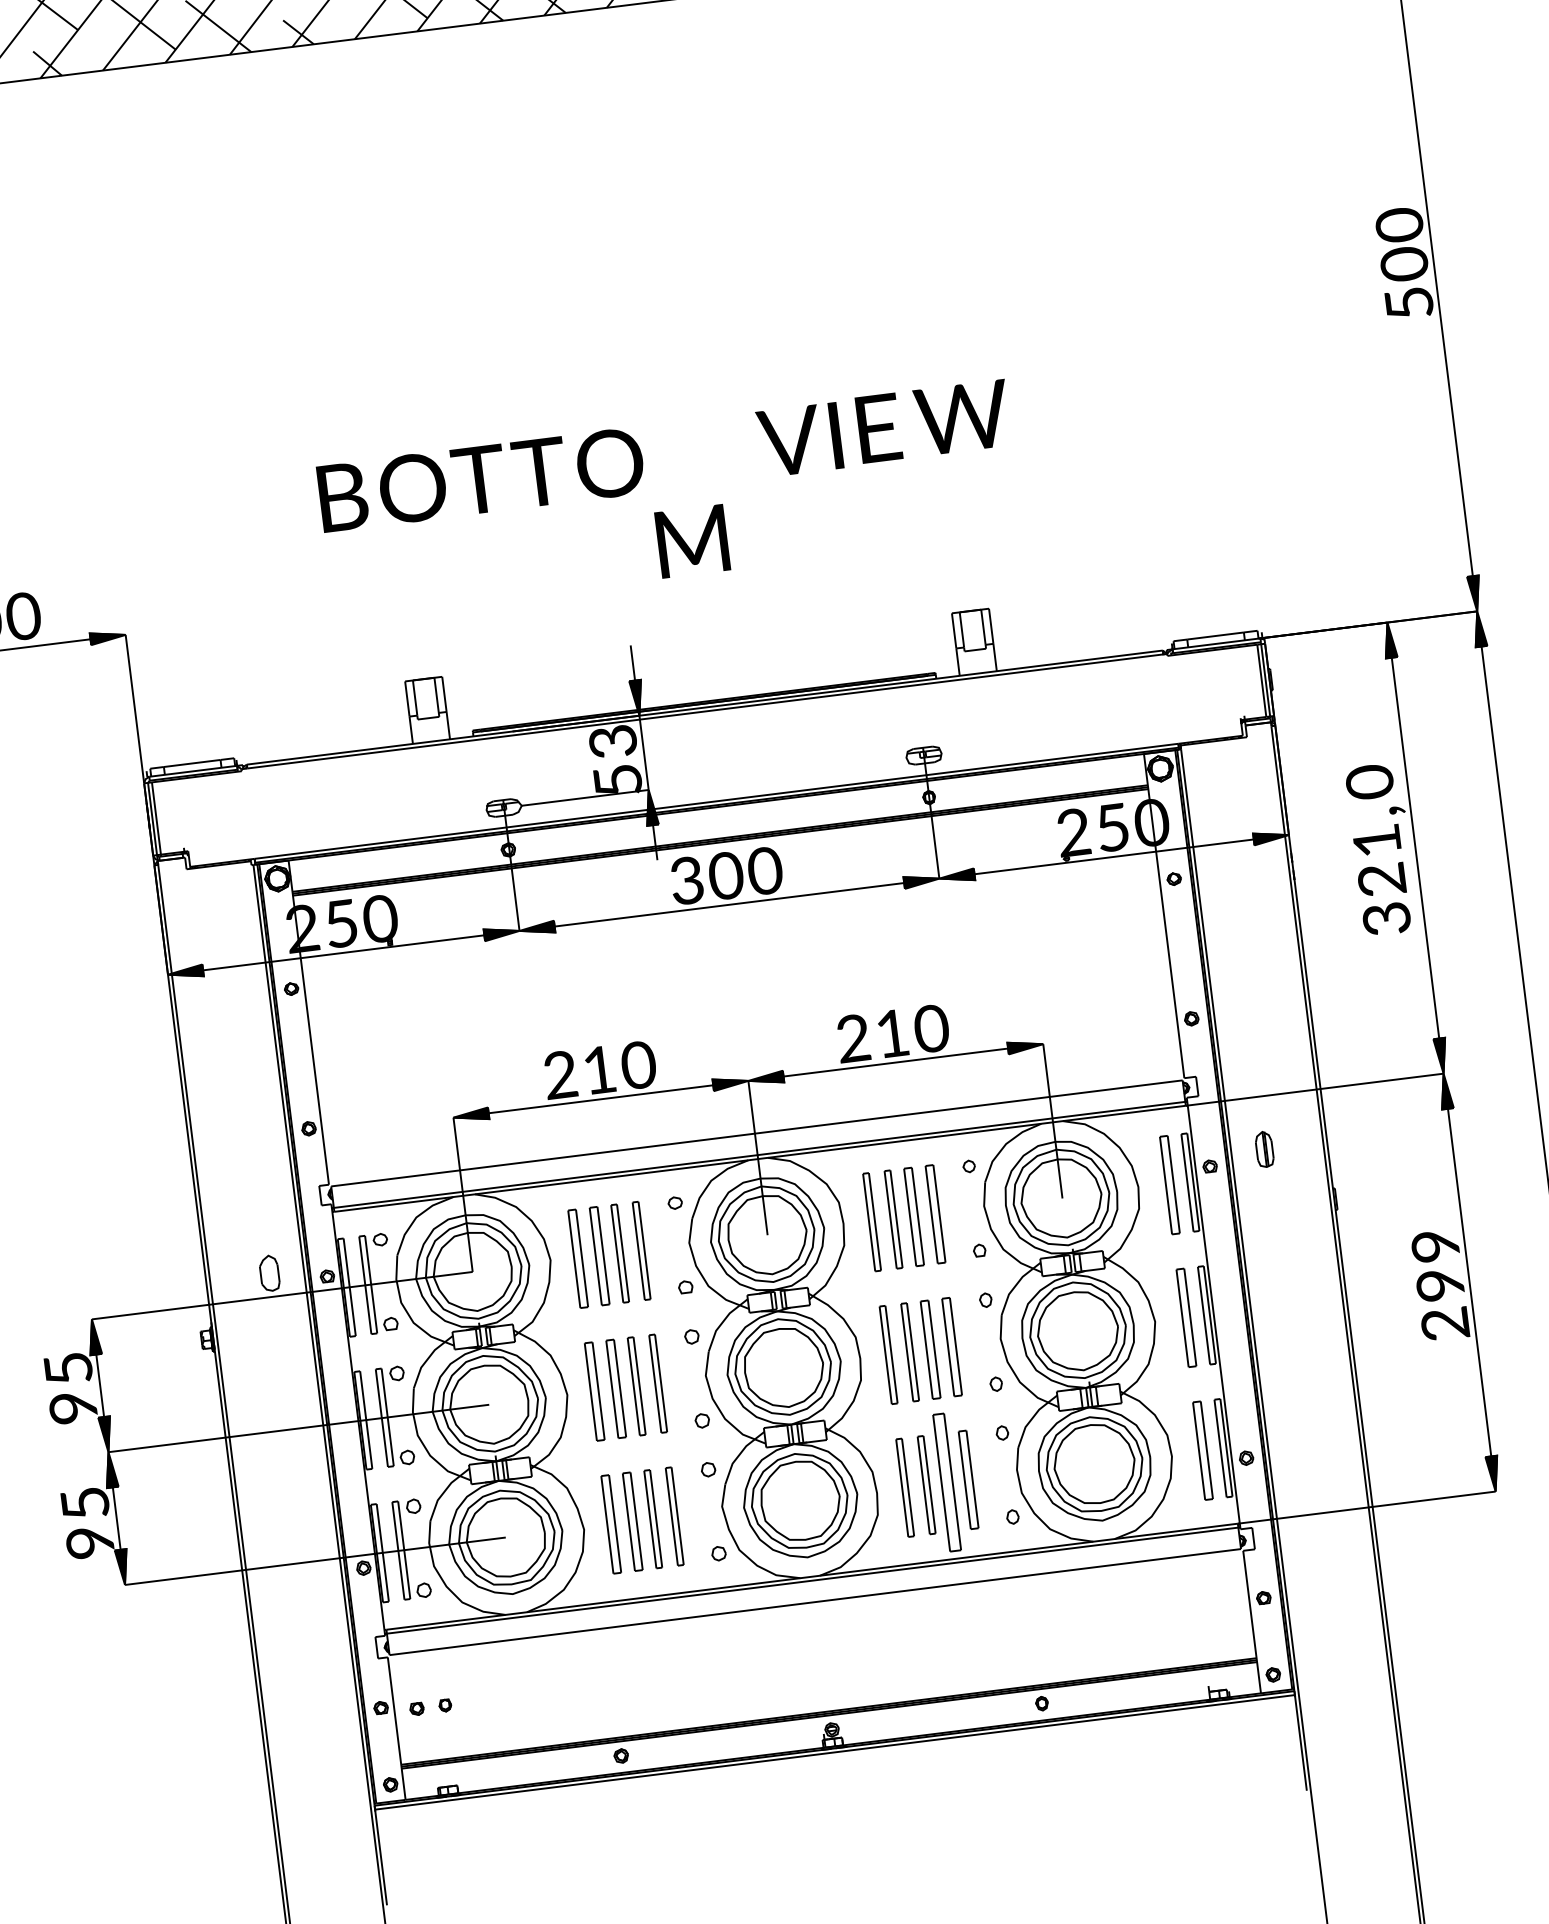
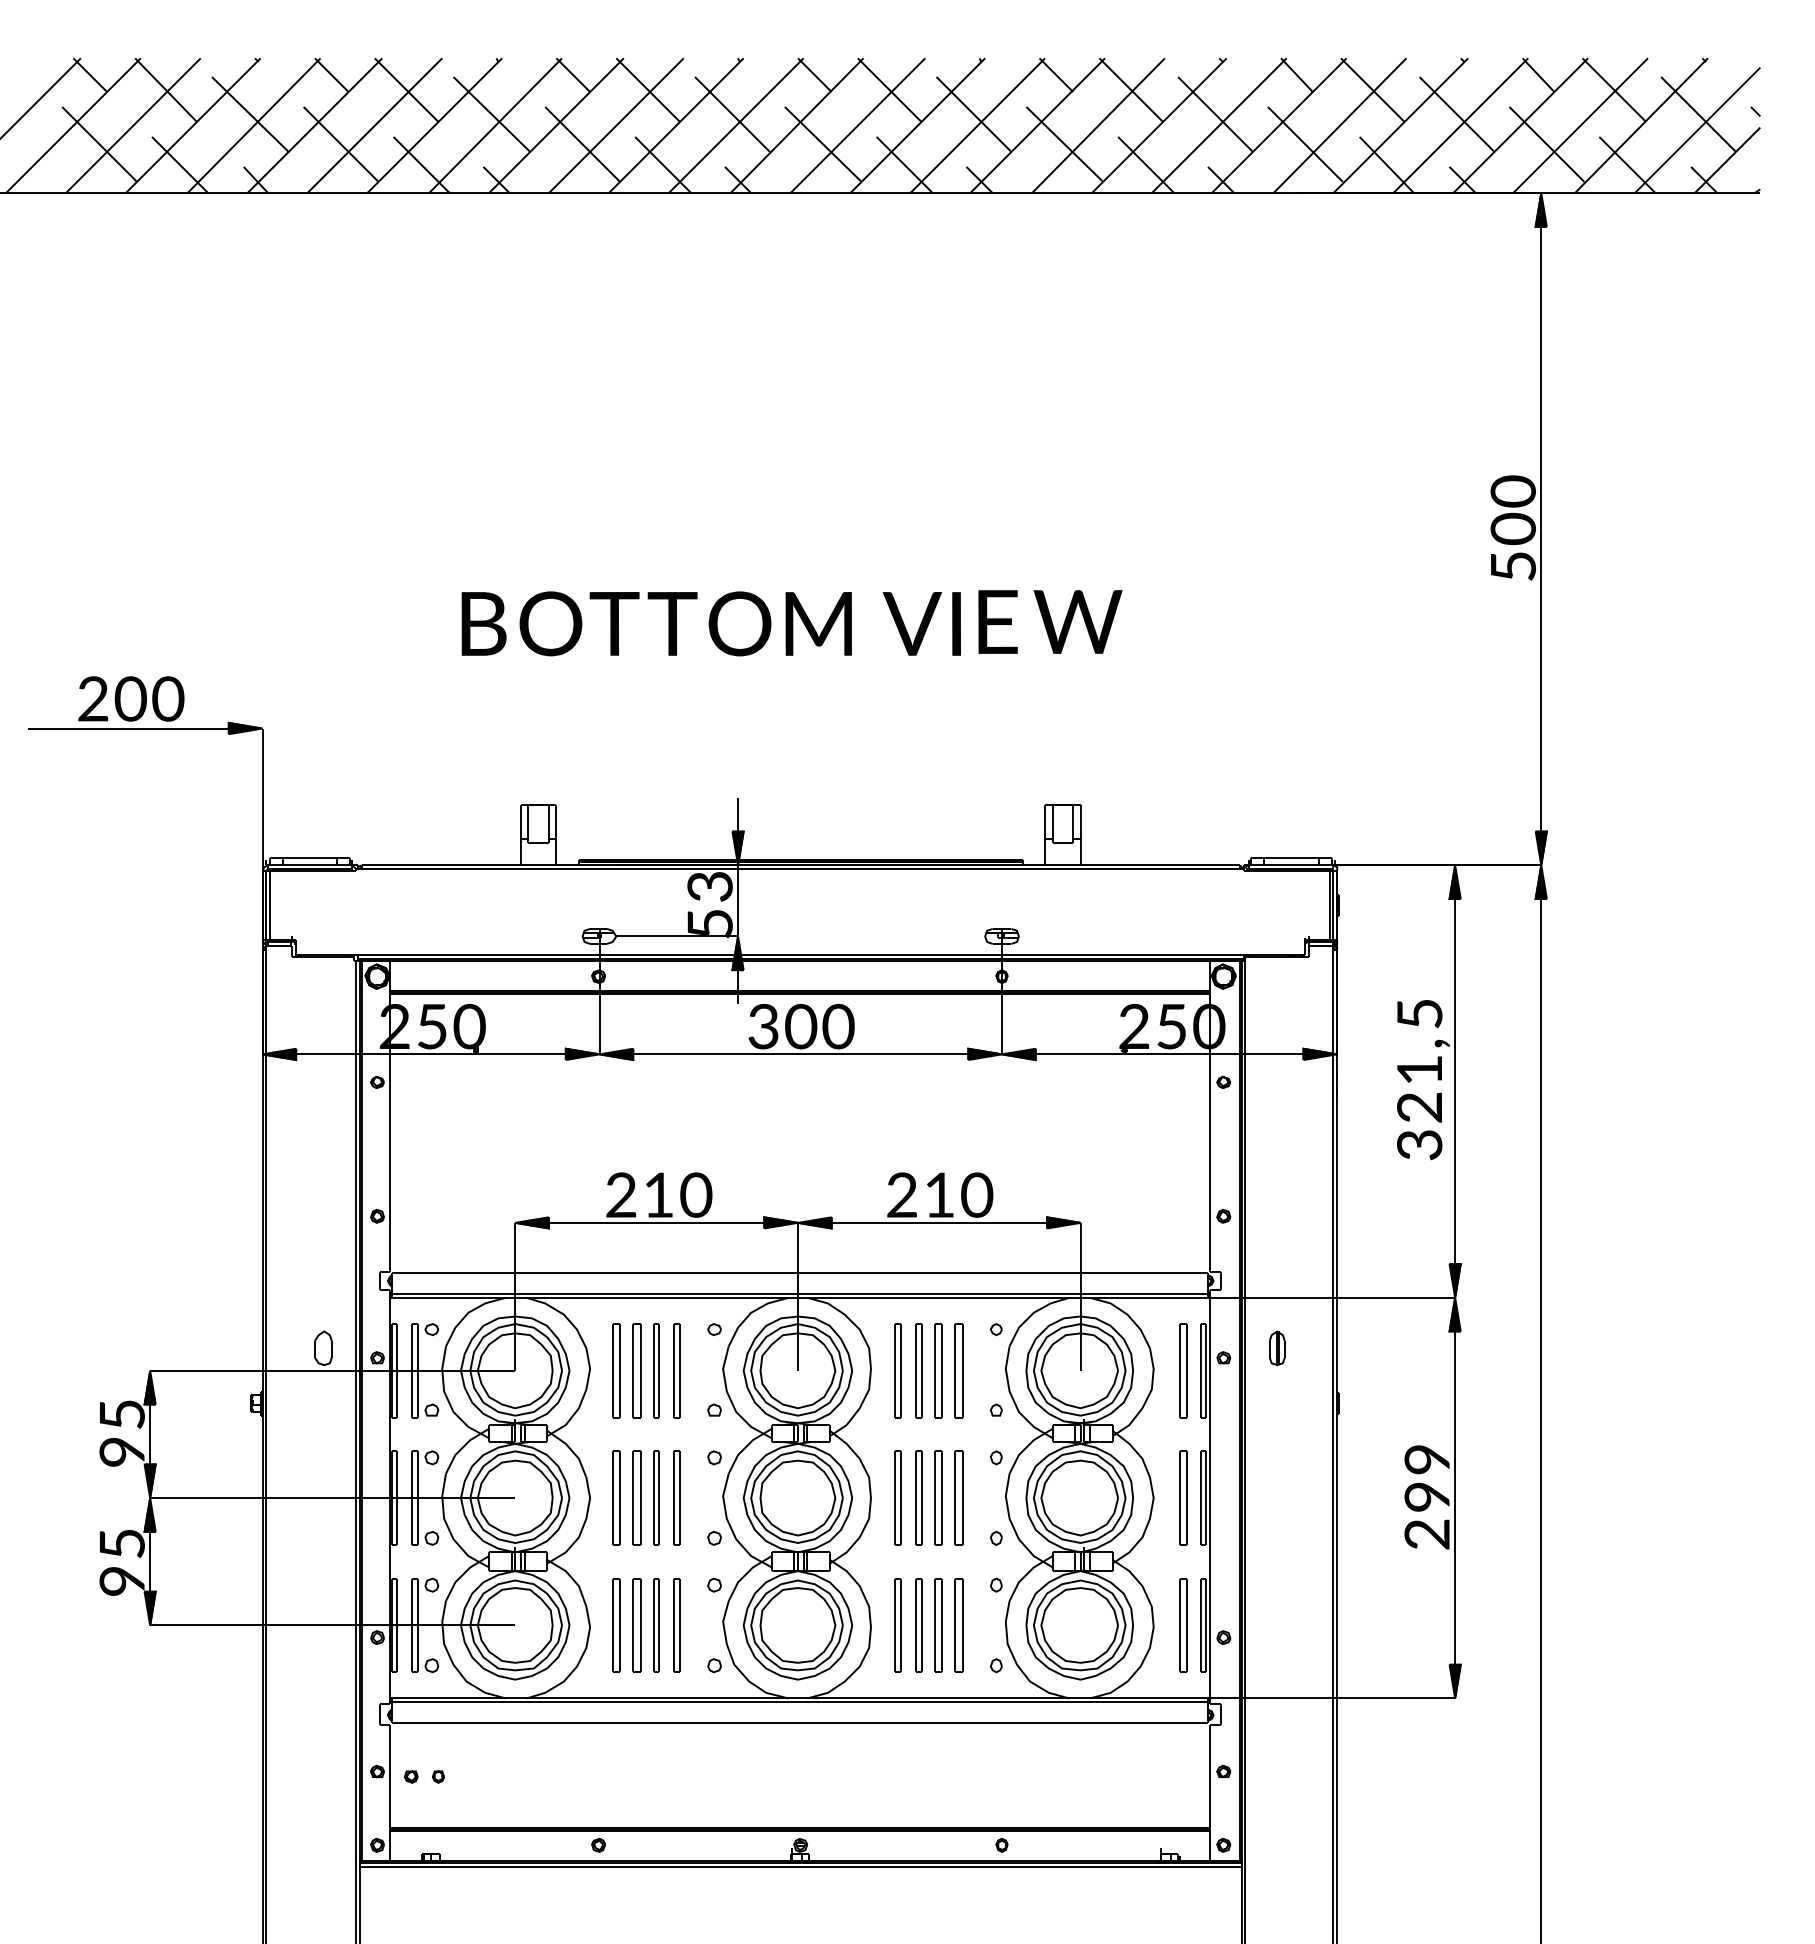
text: (692, 540) -> (818, 623), moved
text: (1369, 781) -> (1419, 1013), 0 -> 5
part: (947, 1482) -> (938, 1625), size x0.71

